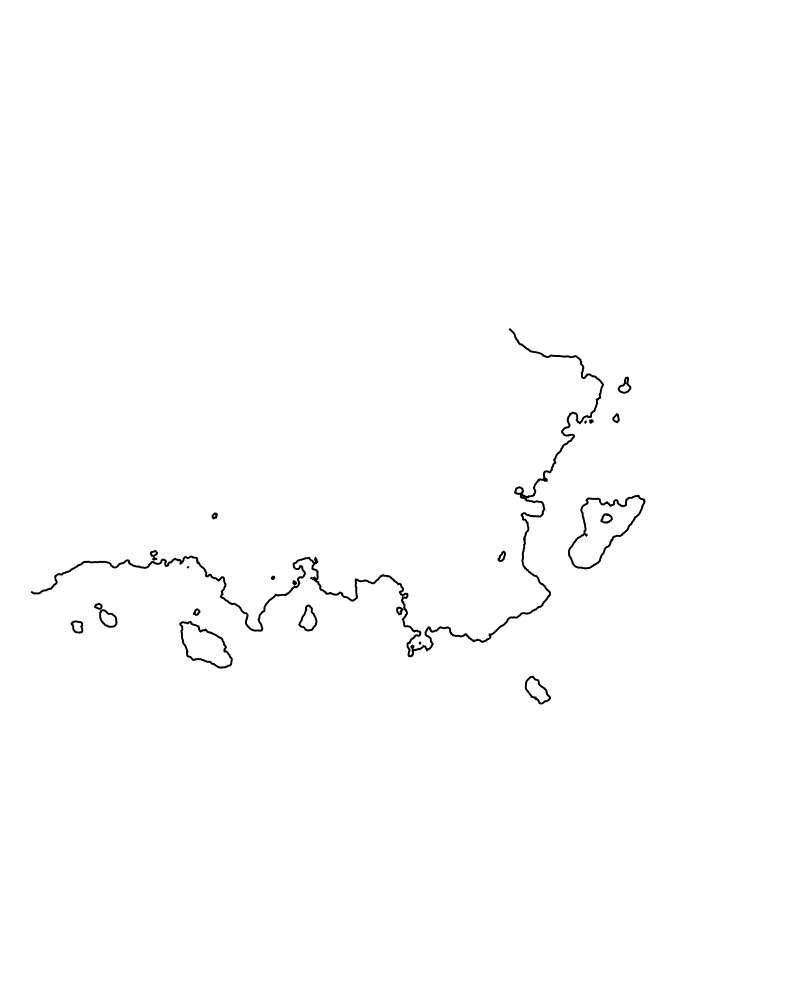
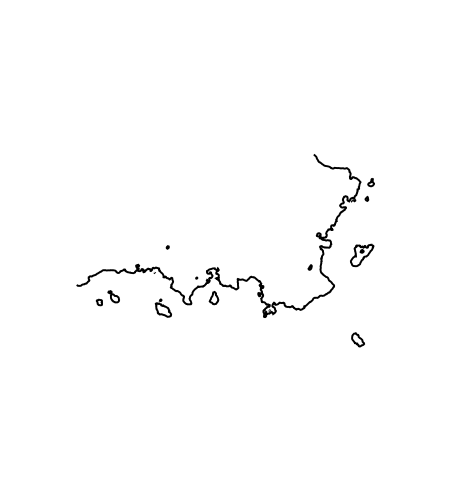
part: (605, 532) -> (361, 255), size x0.6
part: (206, 637) -> (163, 307), size x0.6
part: (536, 689) -> (357, 339), moved

